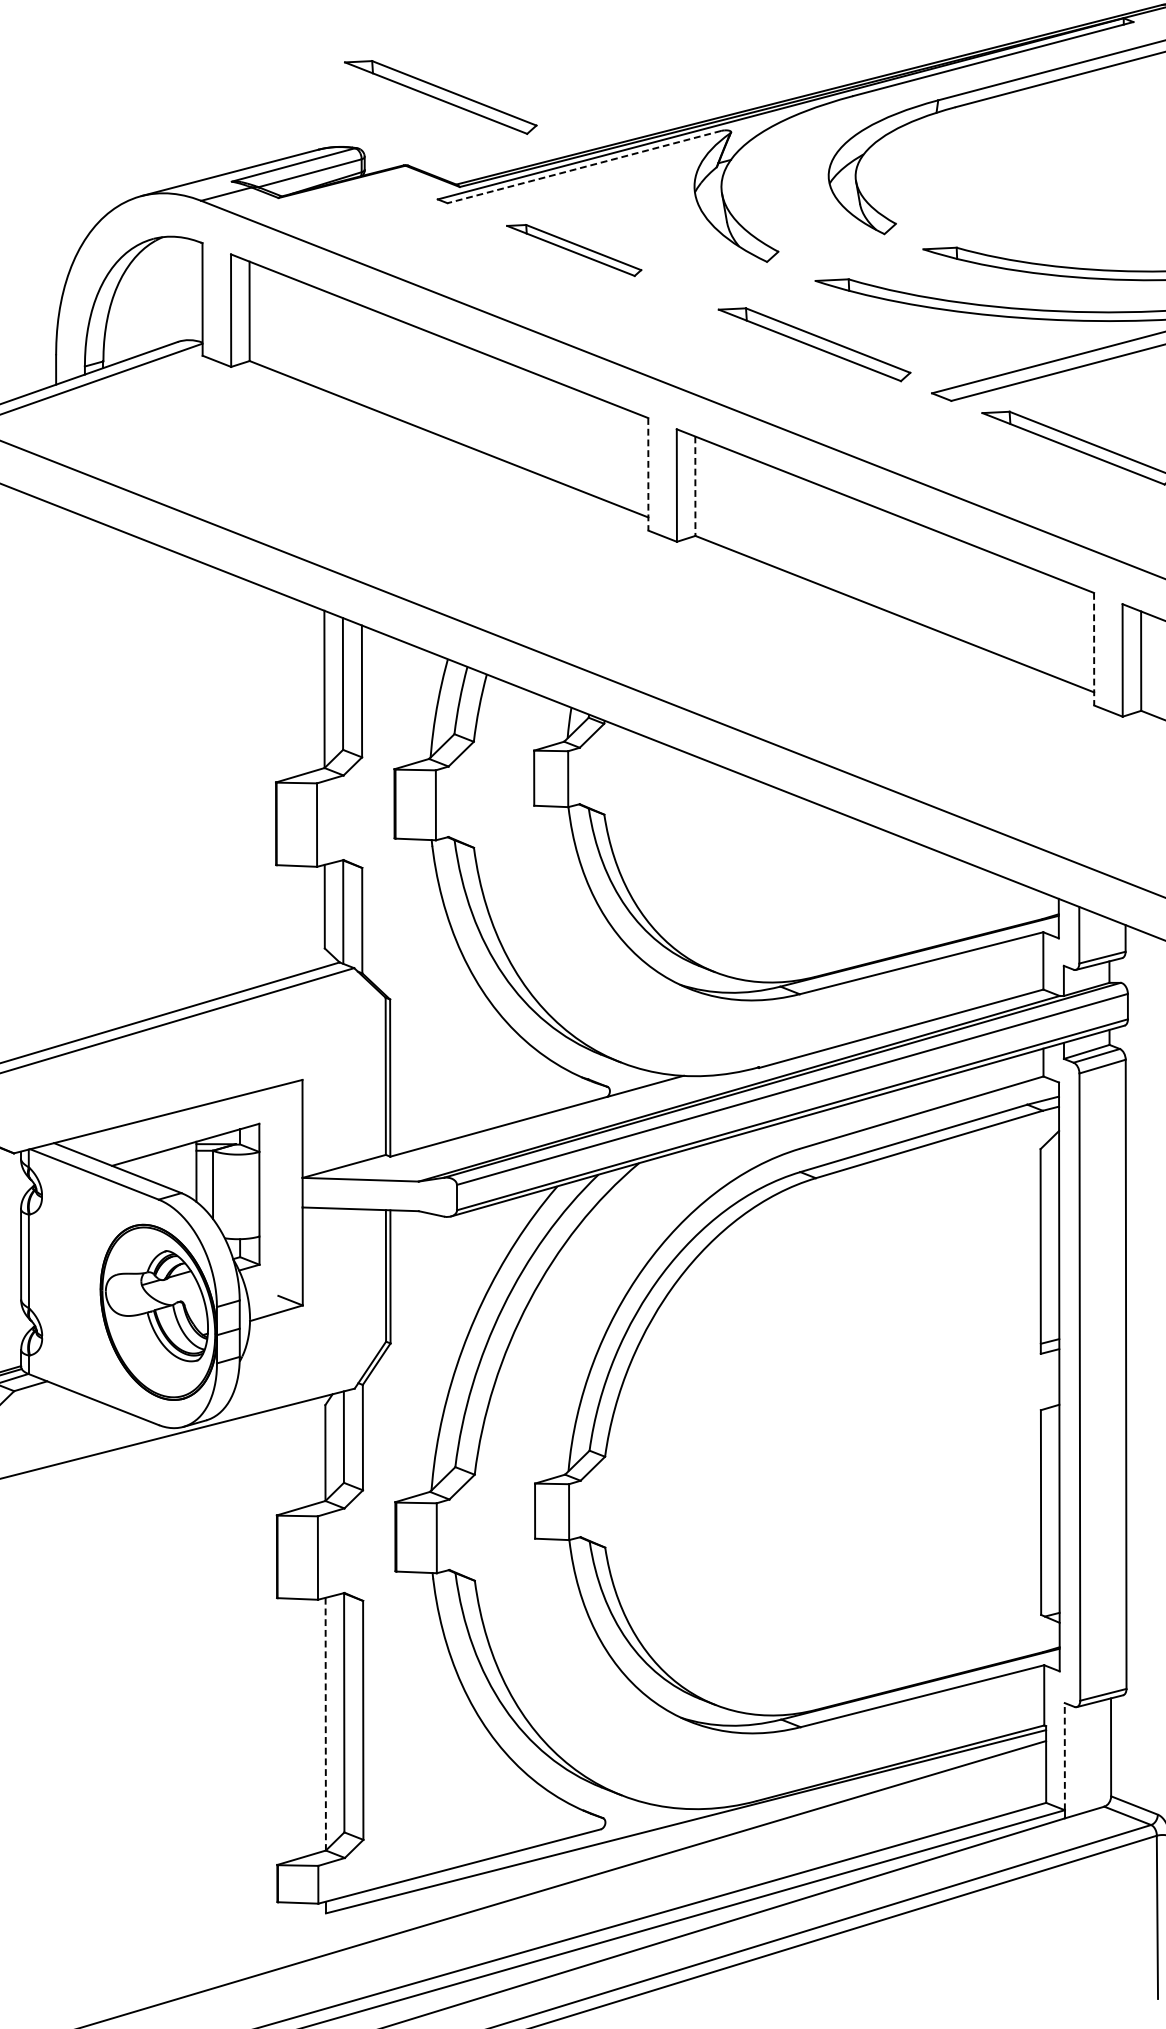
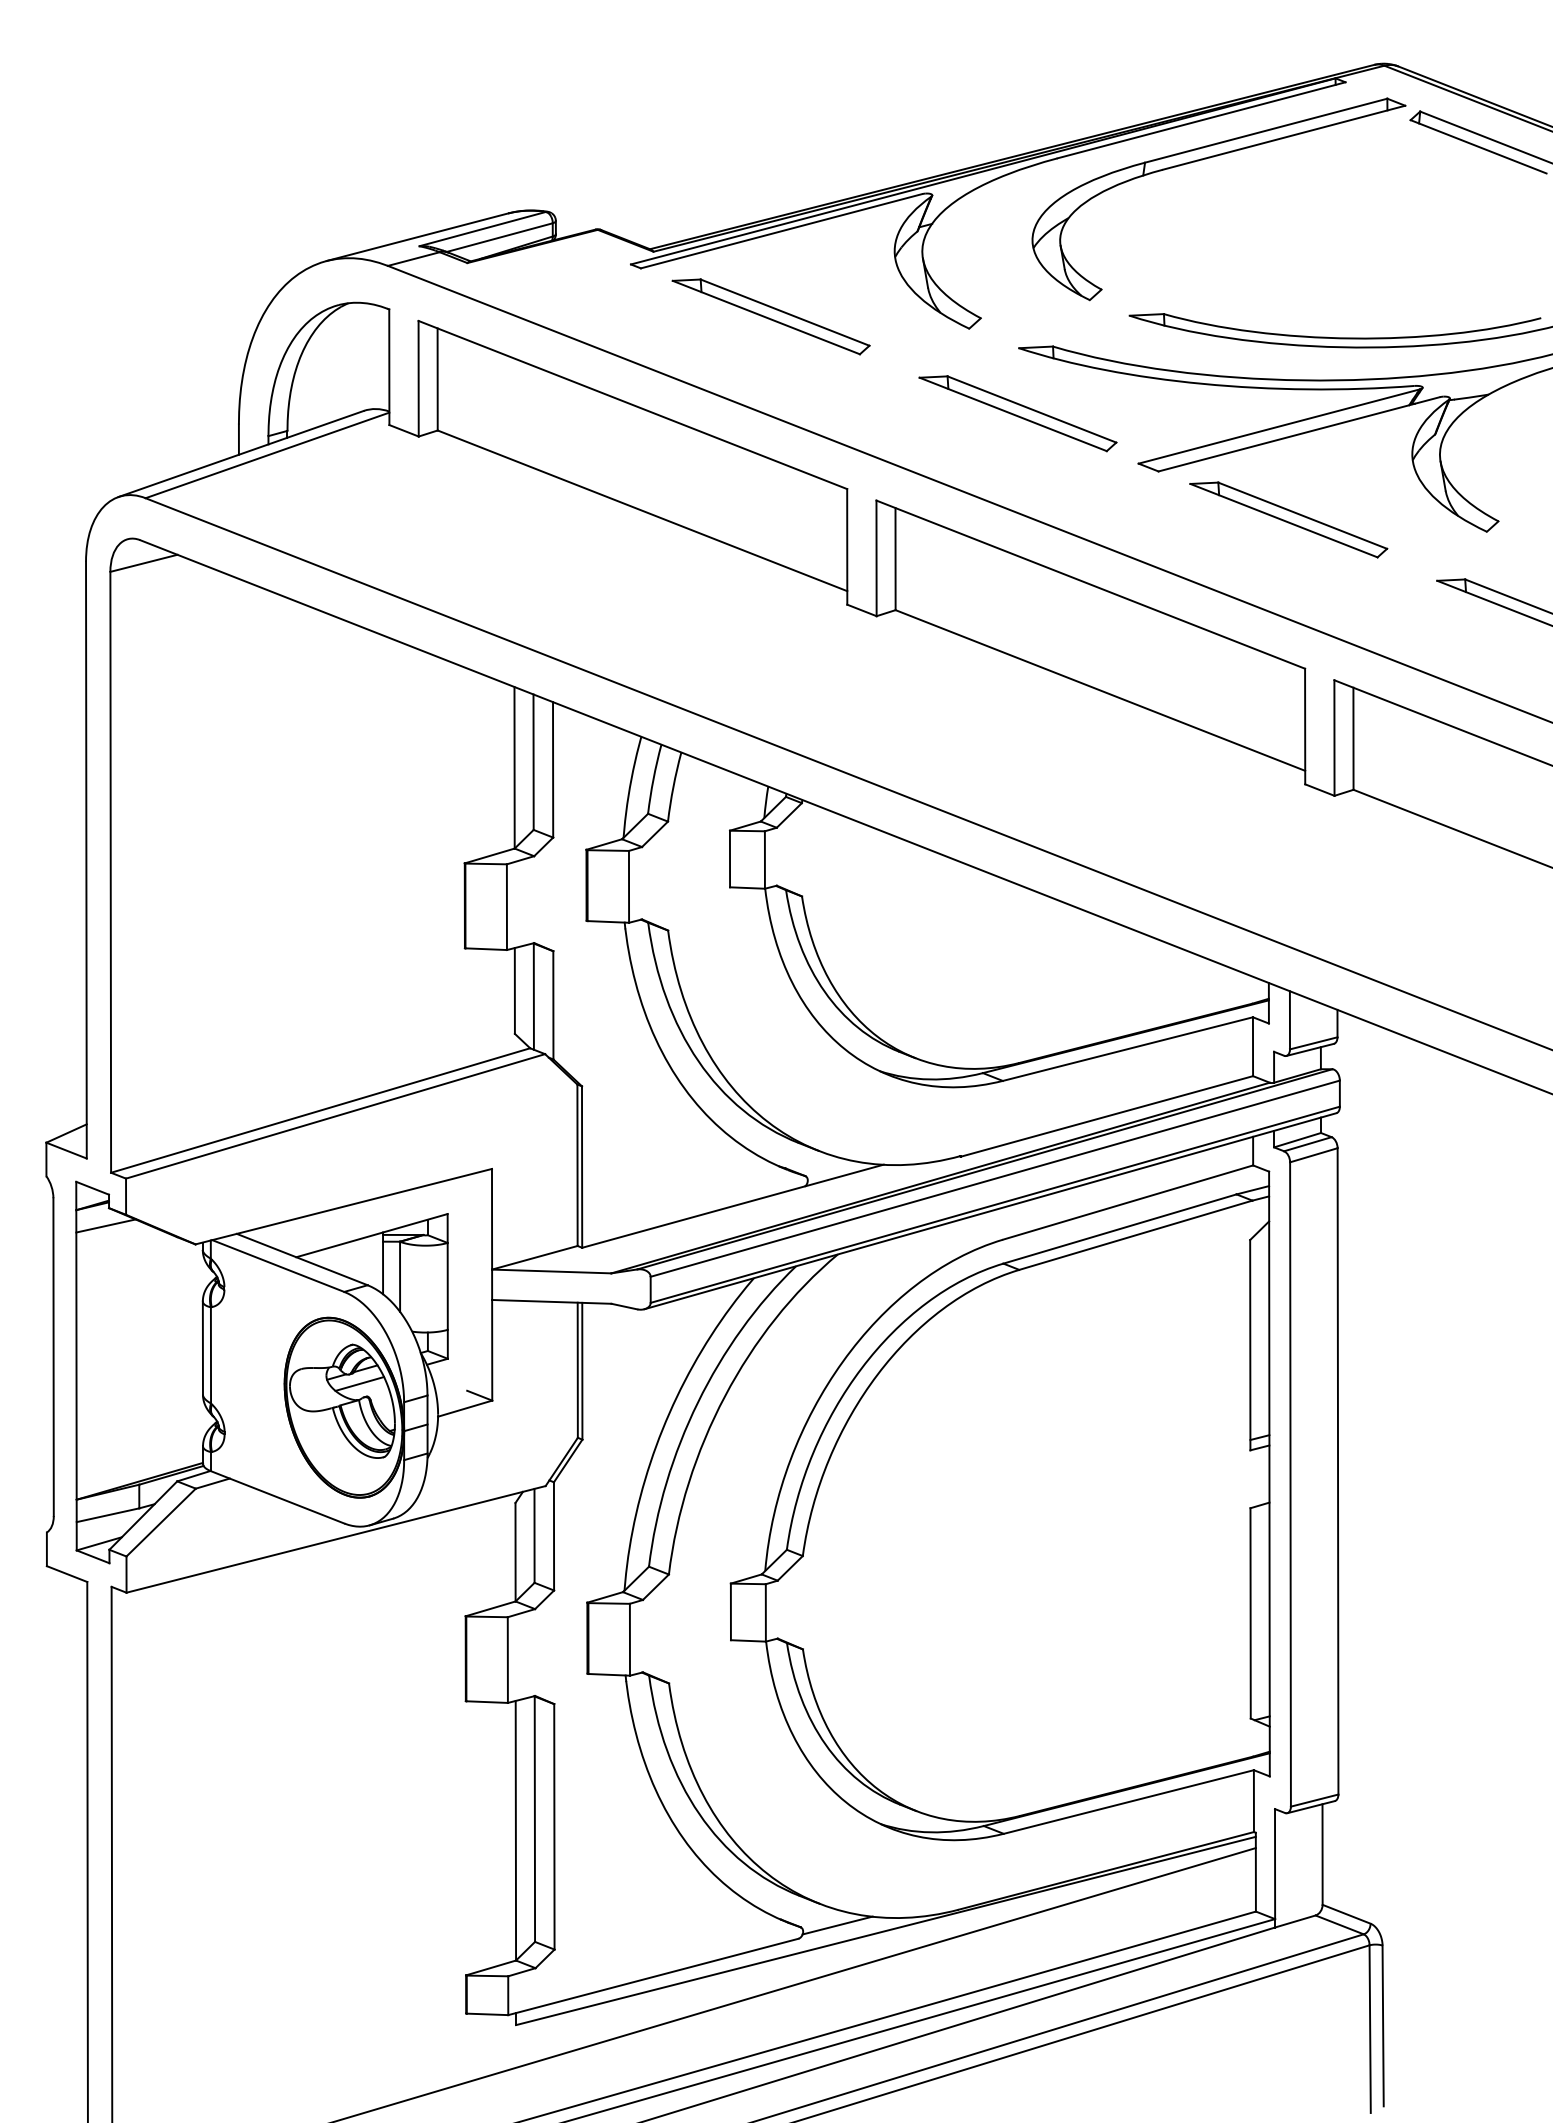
part: (440, 97) -> (633, 159), removed
line: (584, 167) -> (781, 231), dashed -> solid
part: (573, 250) -> (770, 316), size x1.43
line: (648, 473) -> (847, 546), dashed -> solid
line: (695, 486) -> (895, 559), dashed -> solid
line: (1094, 649) -> (1305, 726), dashed -> solid
line: (173, 1288) -> (359, 1383), added
line: (325, 1723) -> (515, 1830), dashed -> solid
line: (1065, 1756) -> (1275, 1863), dashed -> solid
line: (638, 1816) -> (837, 1925), added

